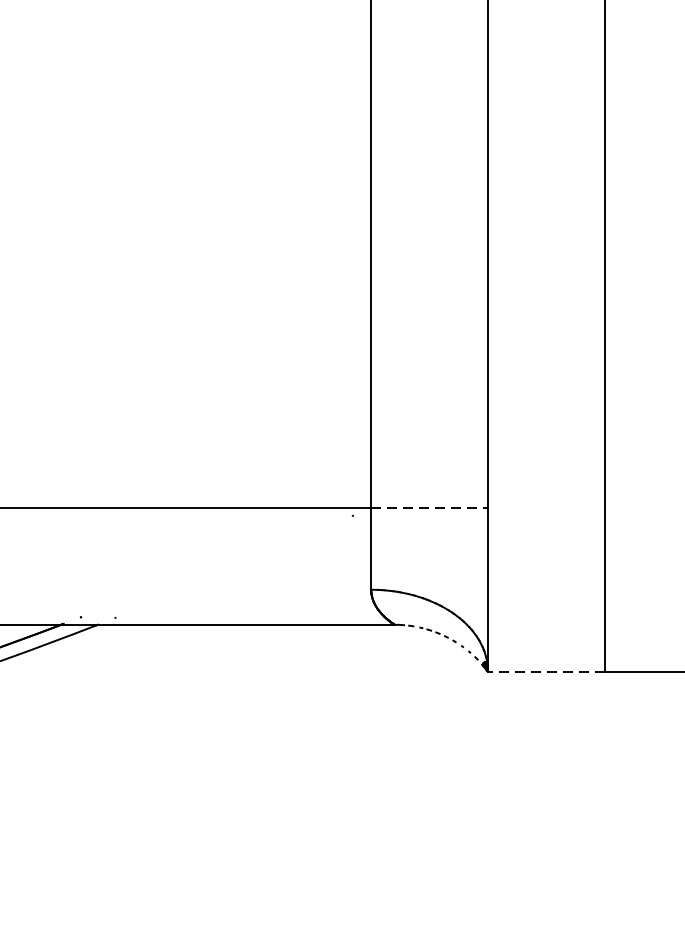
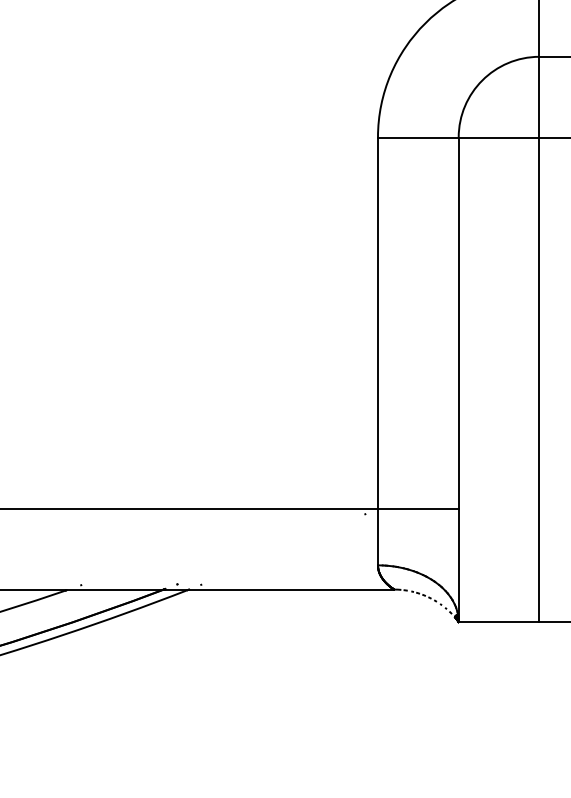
line: (429, 507) -> (418, 508), dashed -> solid
line: (545, 670) -> (498, 621), dashed -> solid

